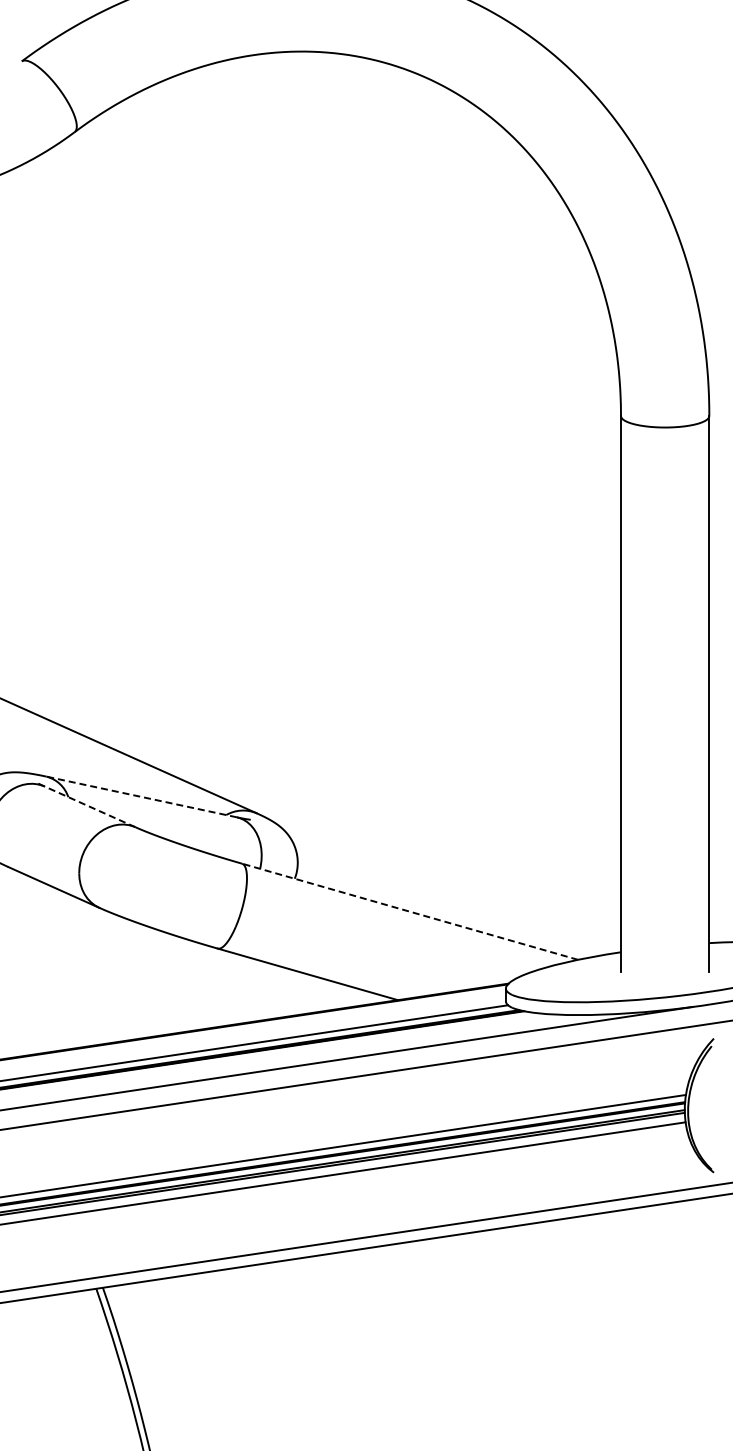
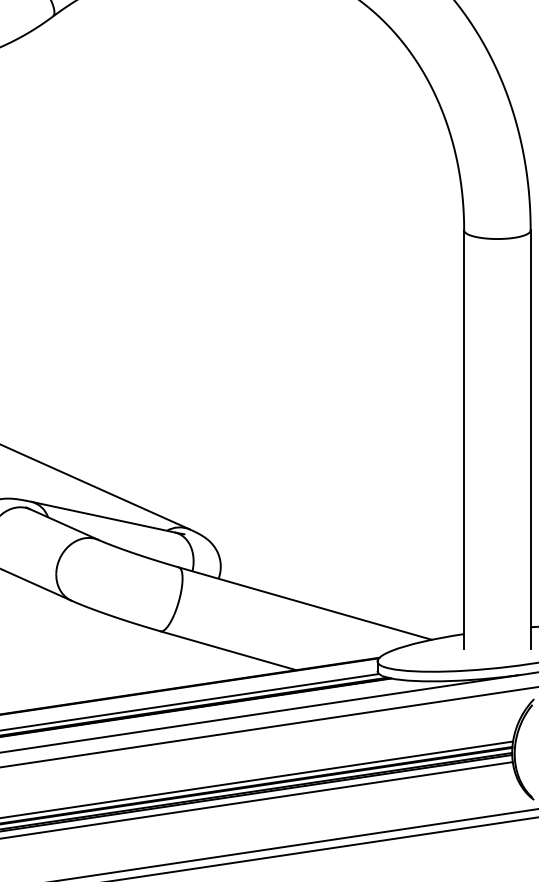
line: (141, 796) -> (103, 516), dashed -> solid
line: (90, 806) -> (64, 524), dashed -> solid
line: (410, 911) -> (305, 603), dashed -> solid

